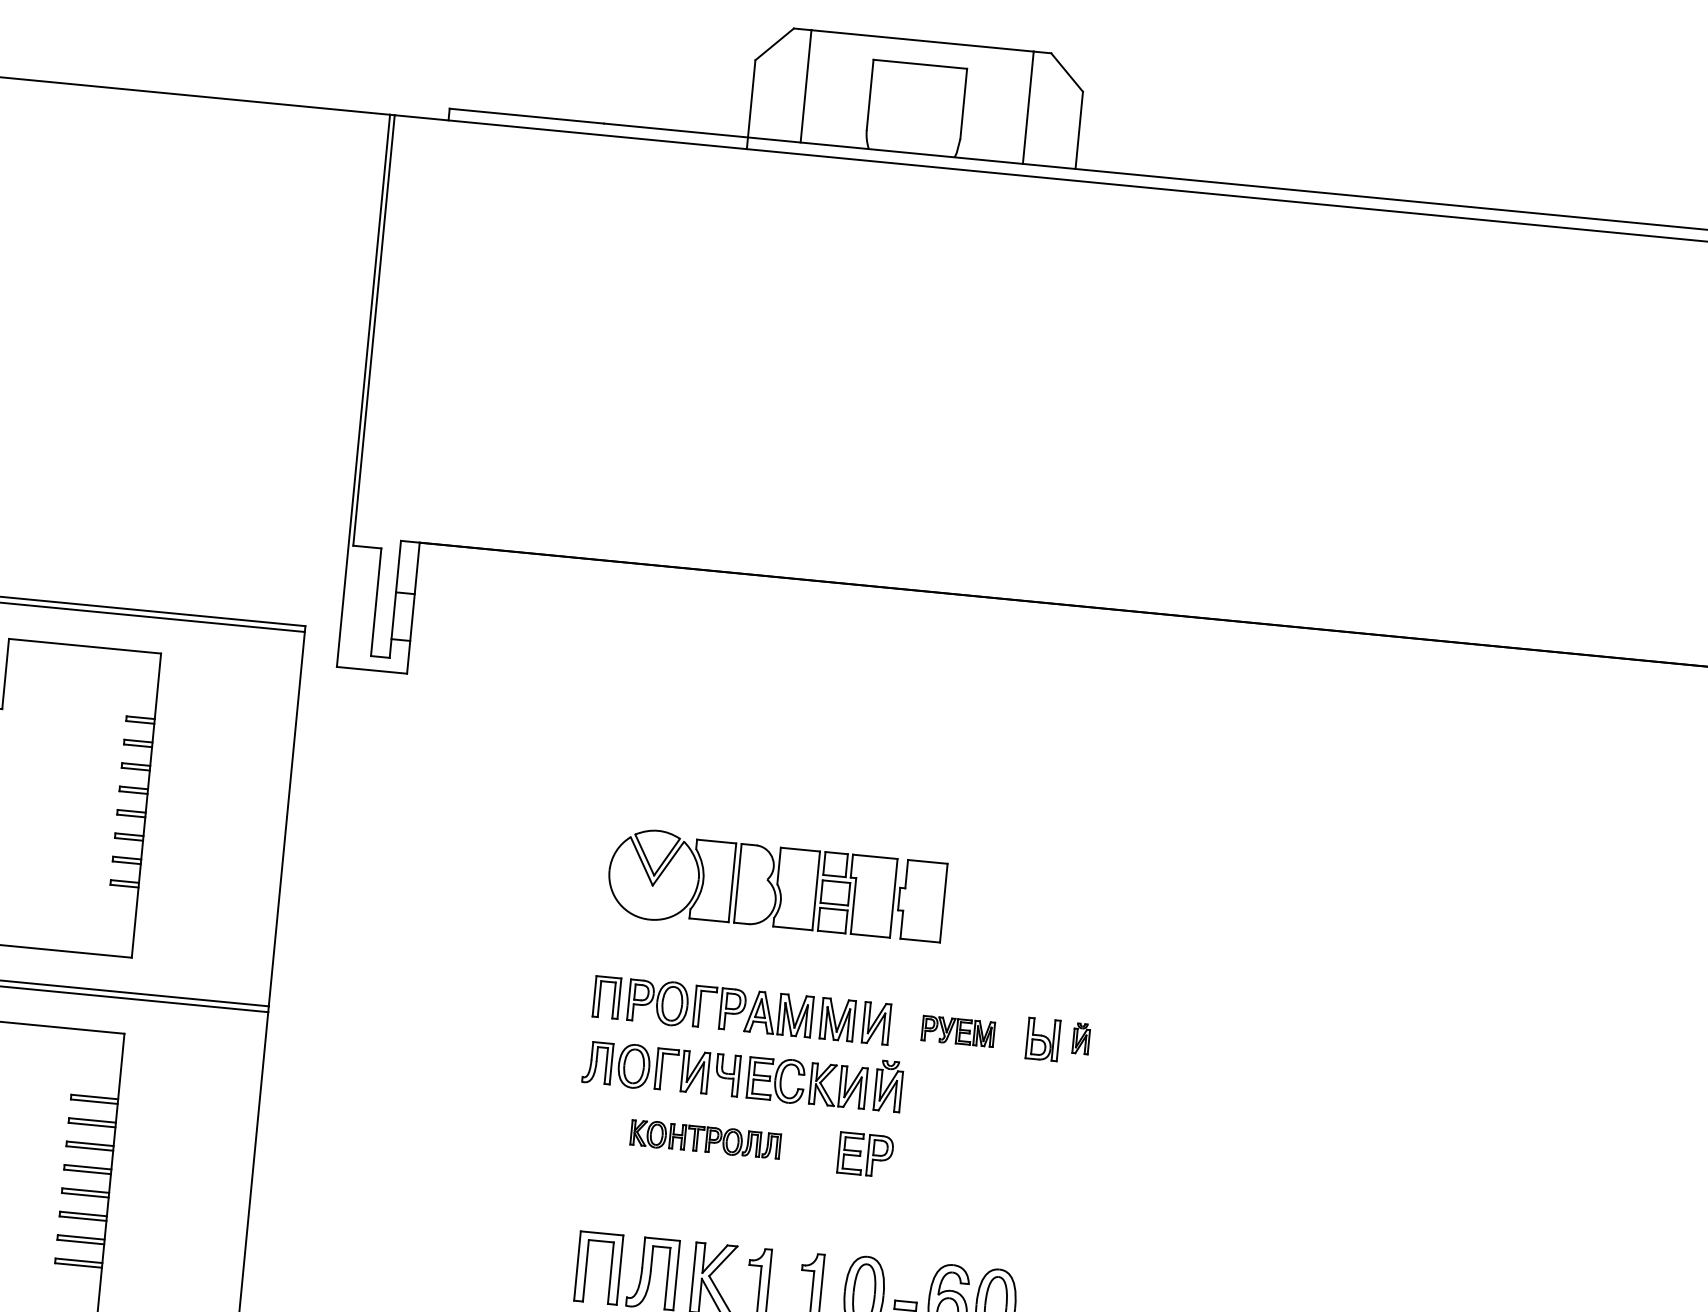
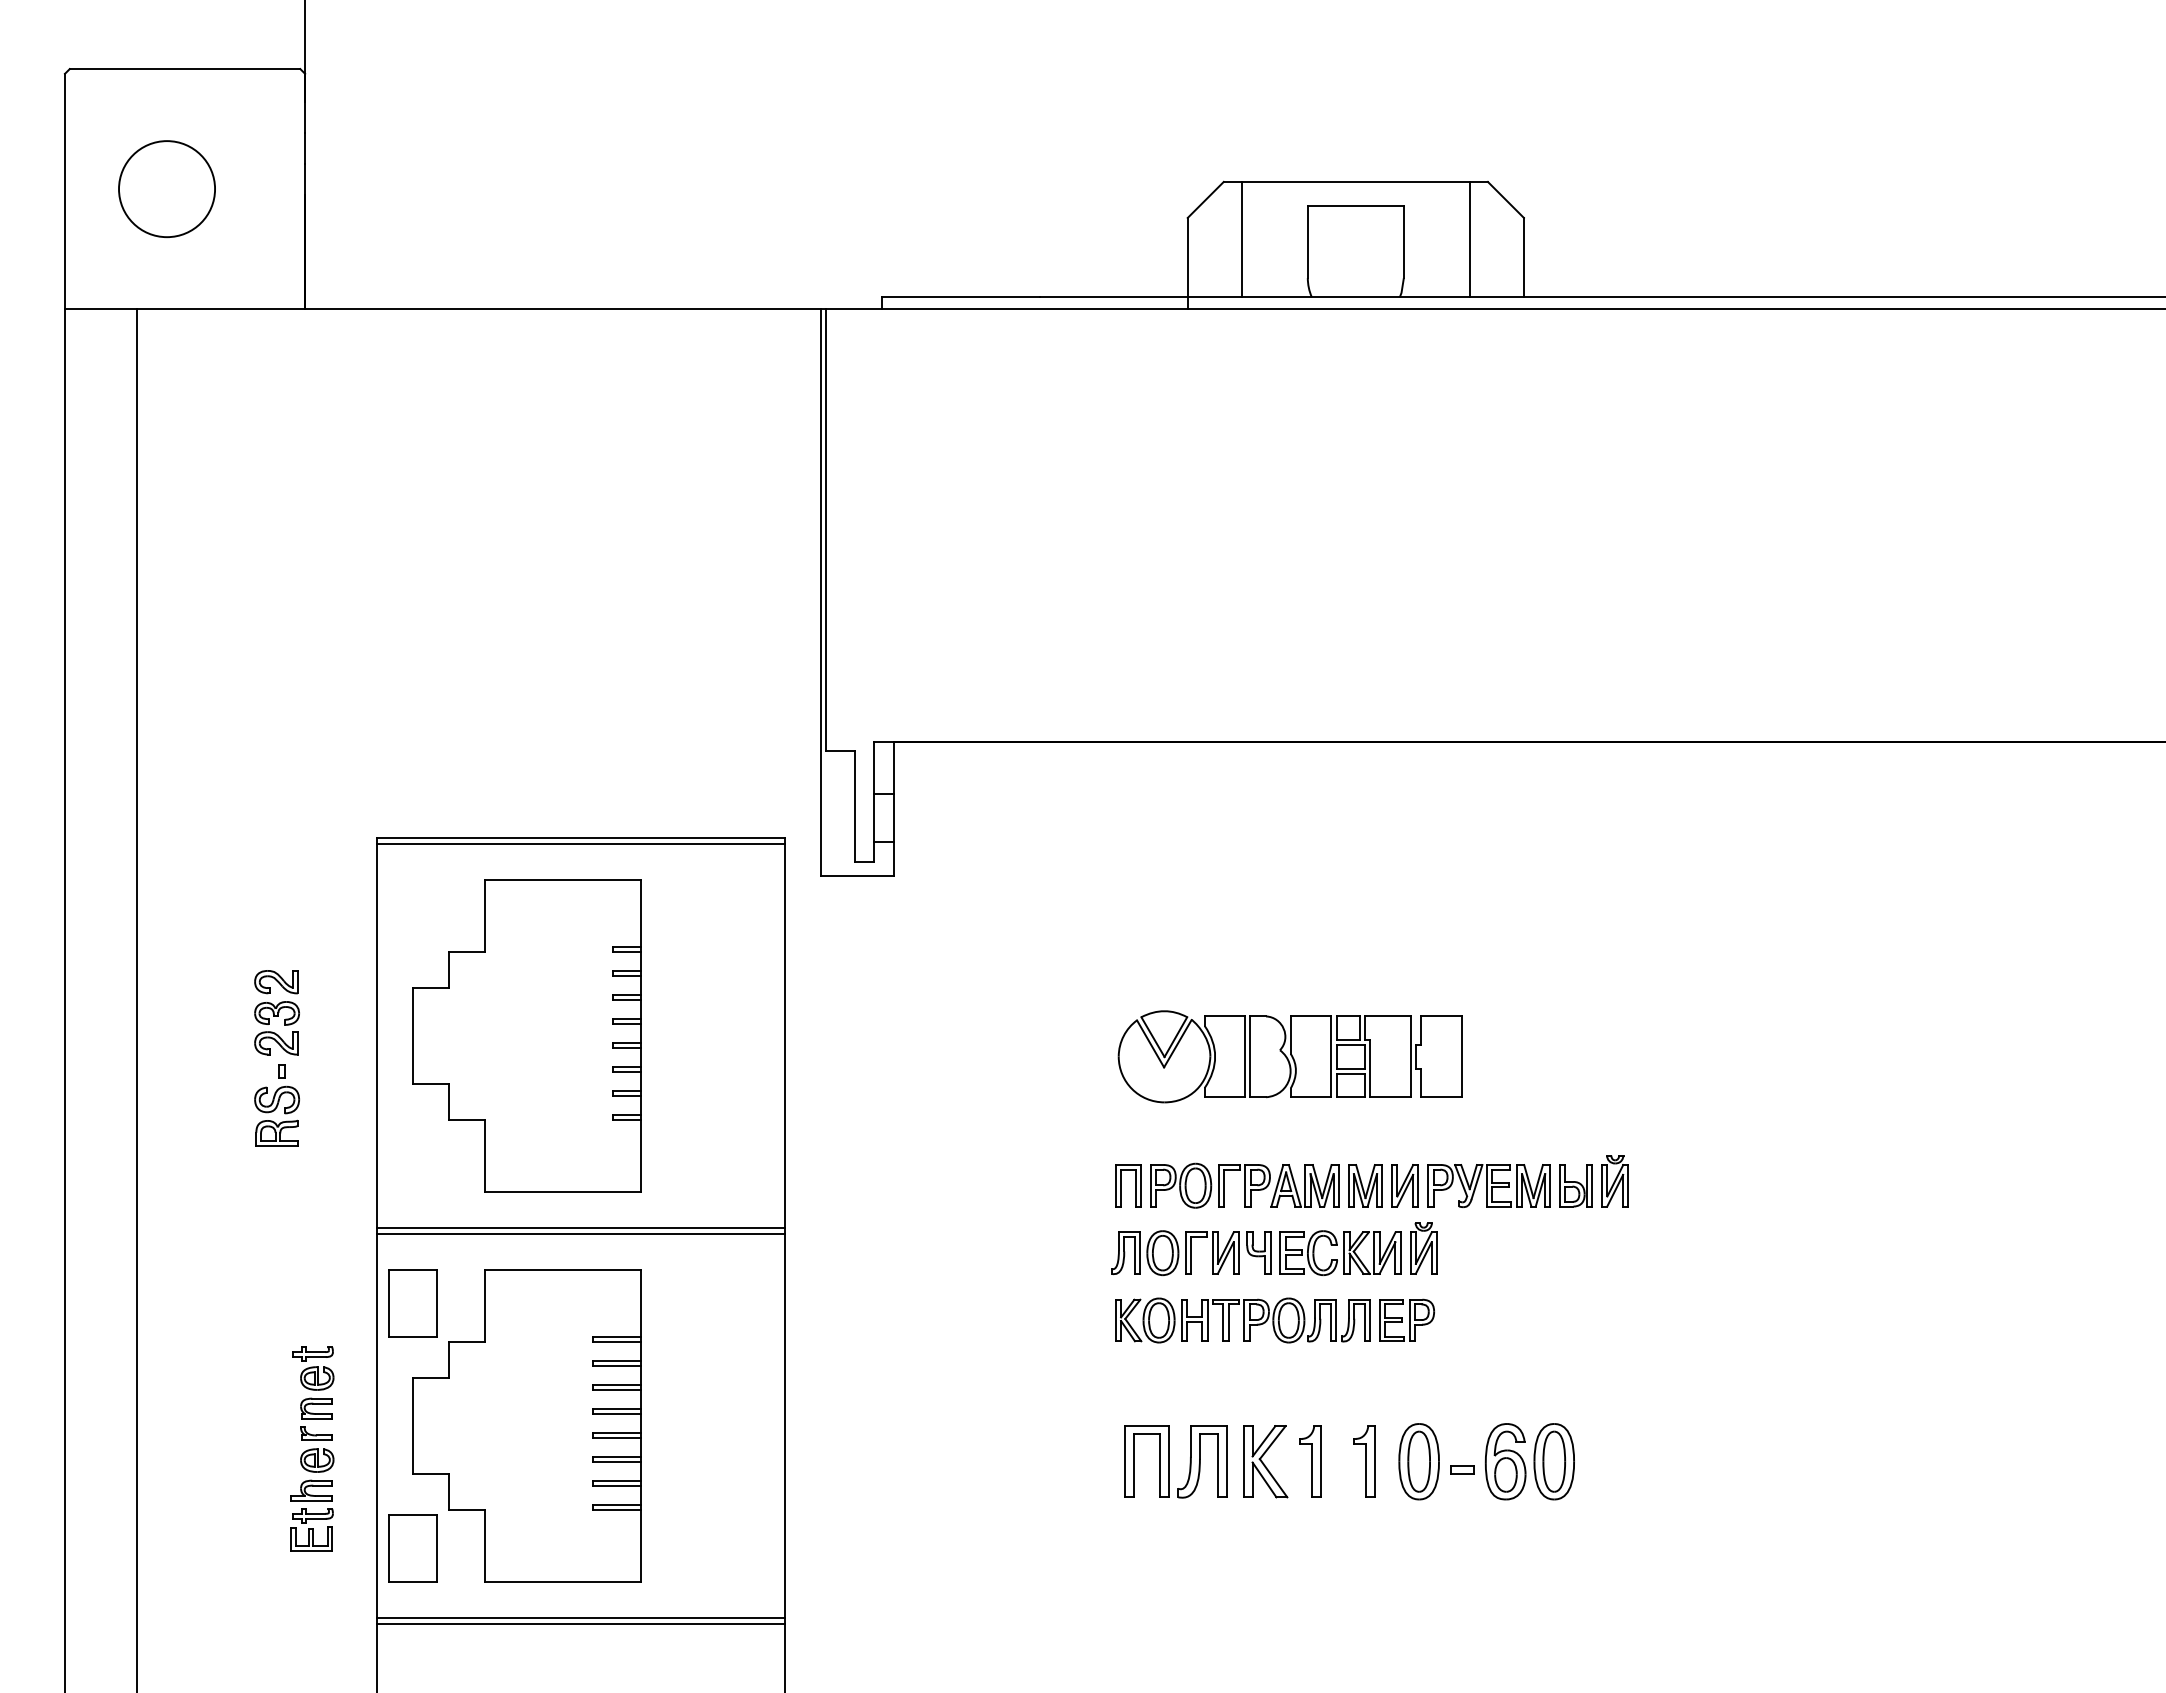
part: (957, 1031) -> (1488, 1185), size x1.67
part: (1080, 1038) -> (1614, 1181), size x1.67
part: (705, 1139) -> (1242, 1320), size x1.67

